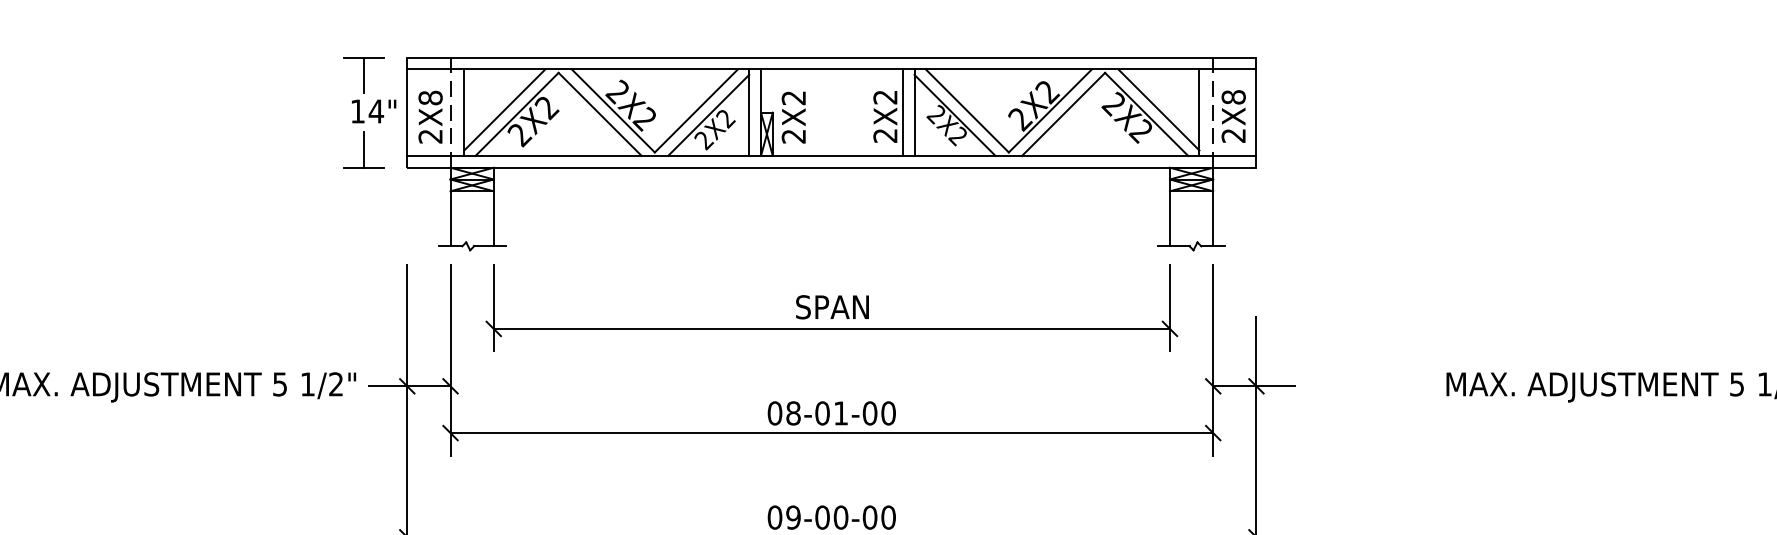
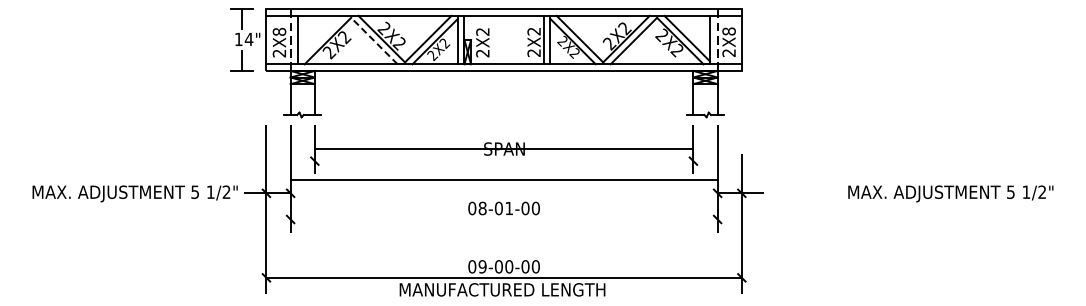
line: (503, 109) -> (320, 38), removed
line: (600, 115) -> (374, 41), solid -> dashed
line: (830, 329) -> (503, 149), moved
line: (830, 433) -> (503, 179), moved

